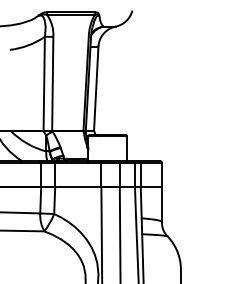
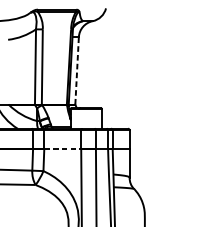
line: (96, 88) -> (77, 70), solid -> dashed
line: (78, 186) -> (62, 149), solid -> dashed

